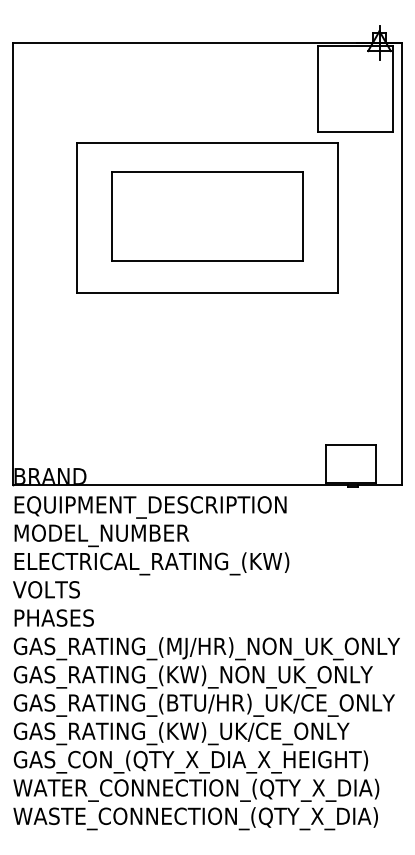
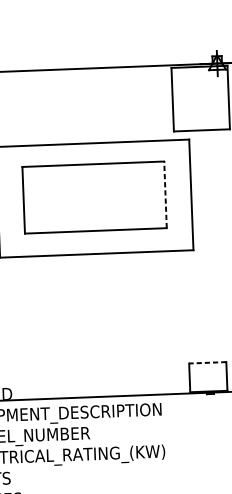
line: (303, 216) -> (165, 194), solid -> dashed
line: (350, 444) -> (207, 362), solid -> dashed

